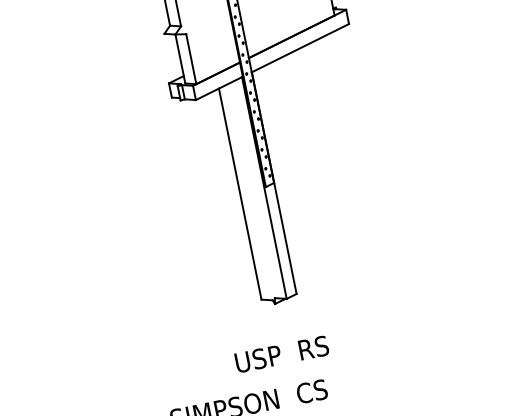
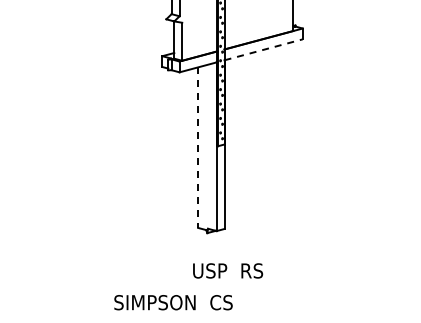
line: (301, 47) -> (264, 49), solid -> dashed
line: (240, 195) -> (198, 148), solid -> dashed
text: (282, 353) -> (228, 270), moved

